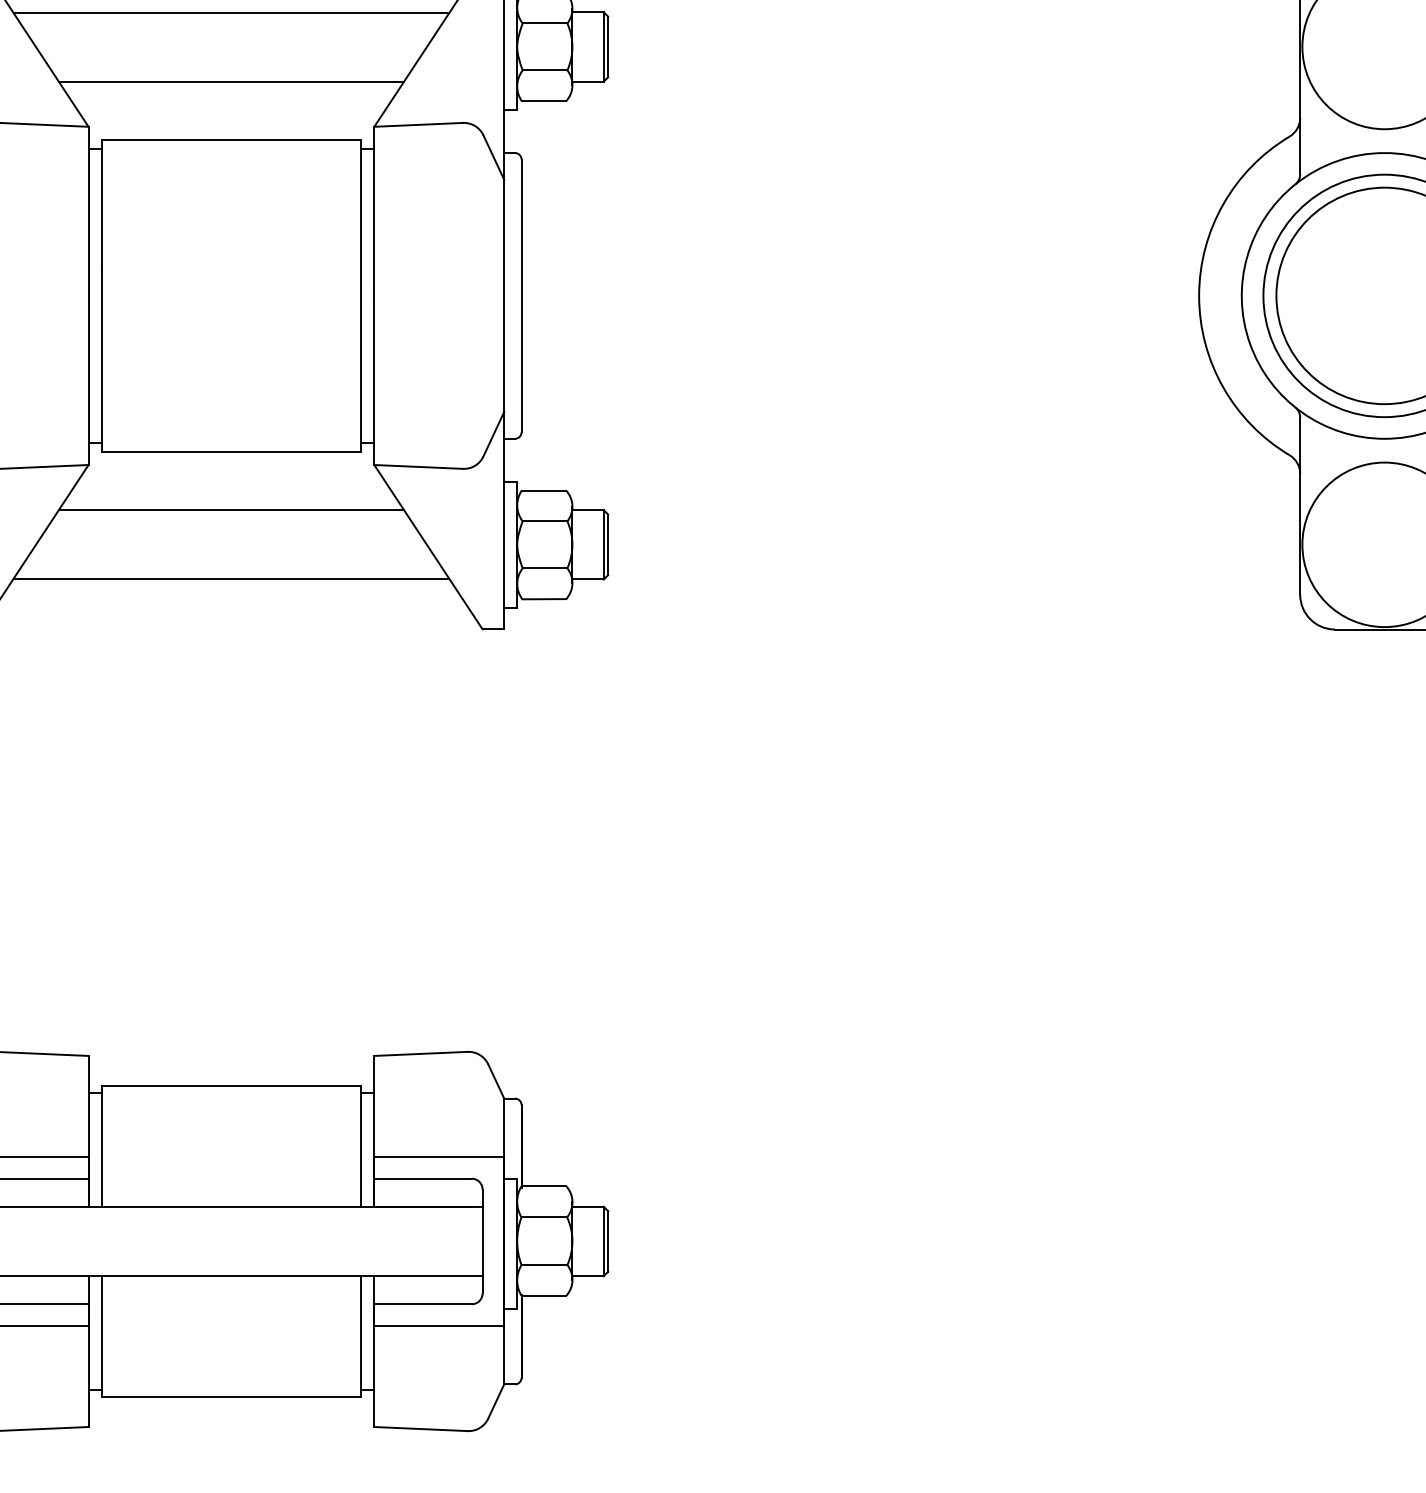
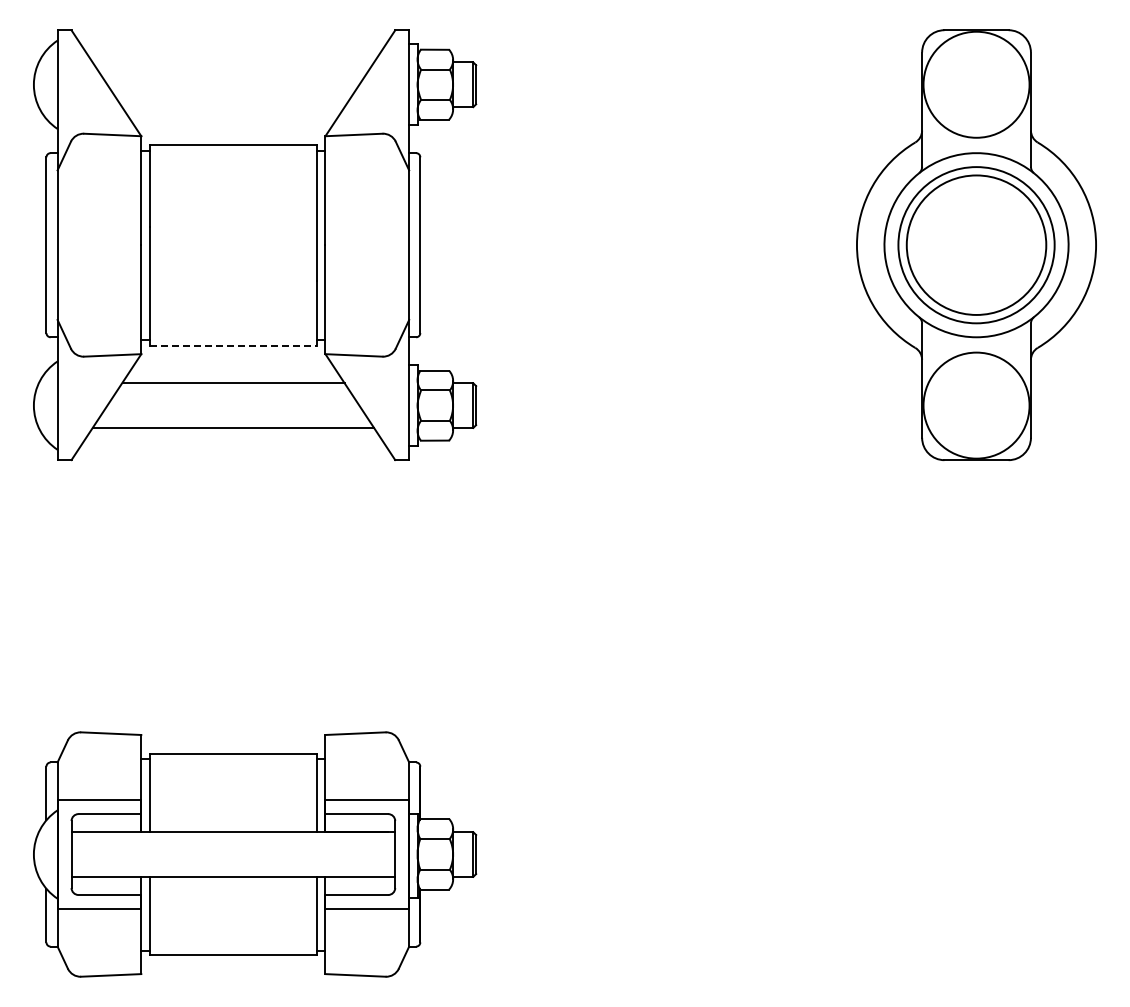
line: (231, 12) -> (233, 62), removed
line: (231, 82) -> (233, 107), removed
line: (231, 451) -> (233, 345), solid -> dashed

